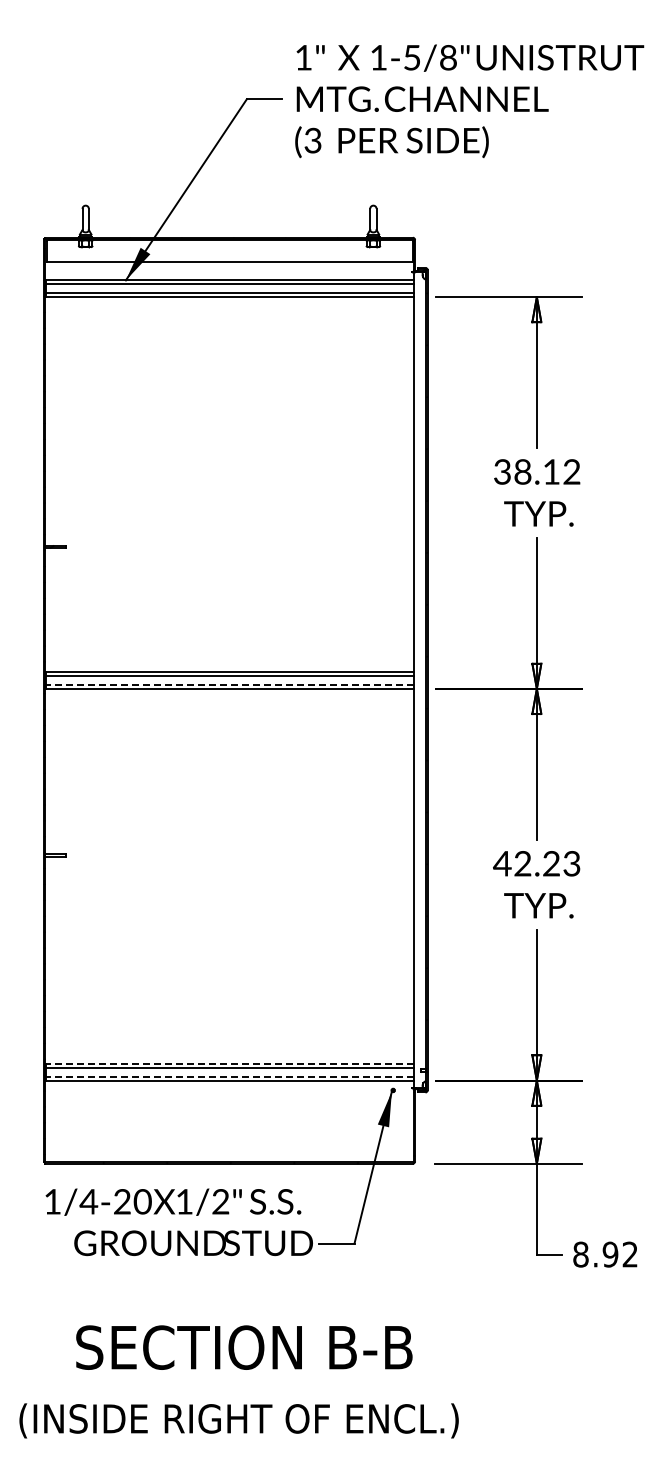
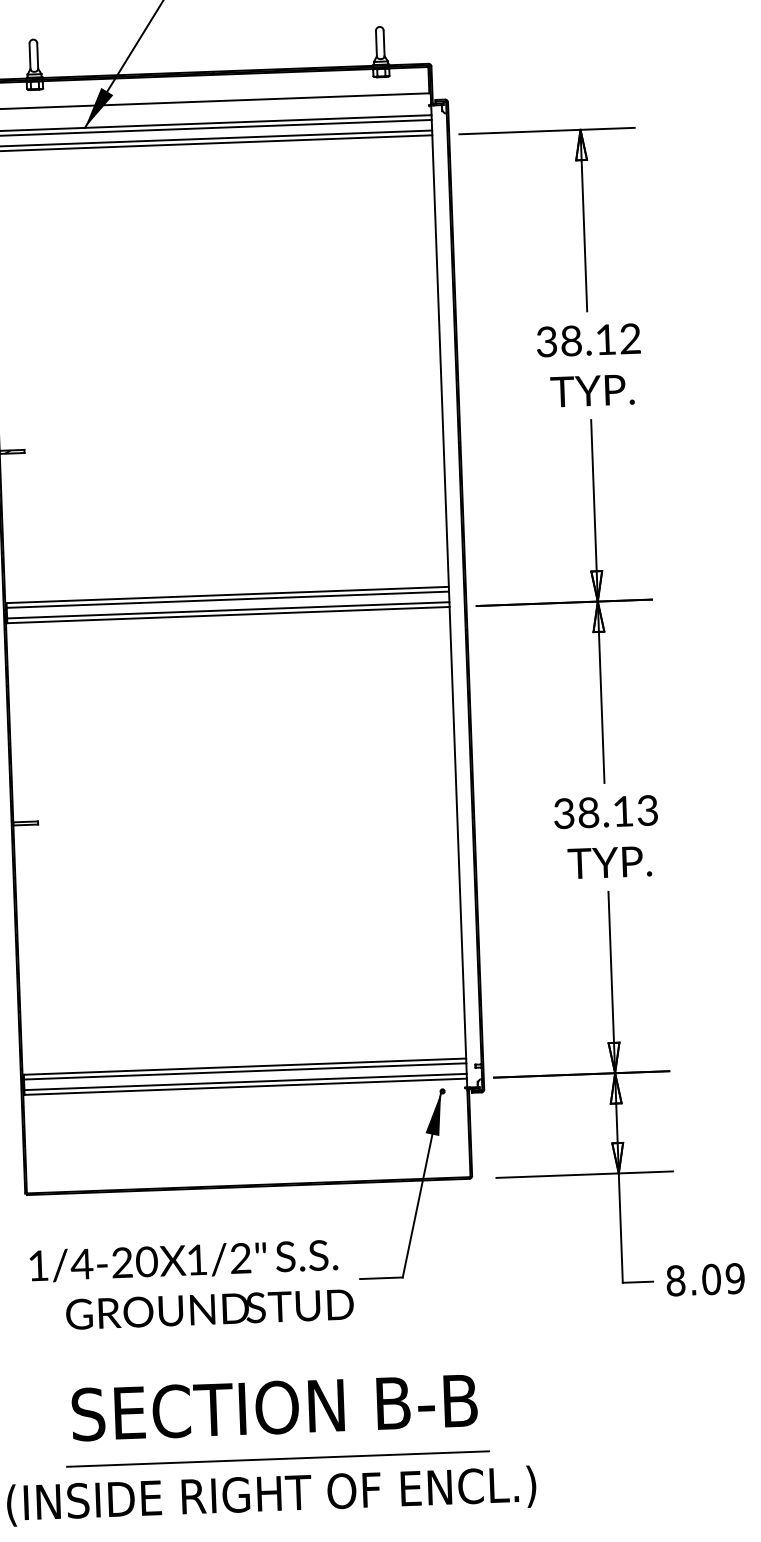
line: (230, 684) -> (228, 609), dashed -> solid
text: (526, 863) -> (593, 812), 42.23 -> 38.13
line: (230, 1063) -> (245, 1066), dashed -> solid
line: (230, 1076) -> (246, 1081), dashed -> solid
text: (178, 1222) -> (190, 1285), moved
text: (620, 1254) -> (723, 1278), 8.92 -> 8.09
line: (245, 1390) -> (277, 1459), added

